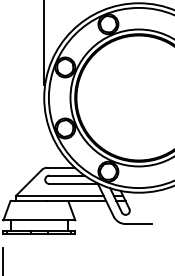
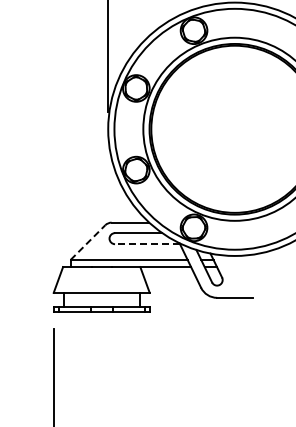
line: (28, 182) -> (87, 242), solid -> dashed
line: (73, 184) -> (147, 244), solid -> dashed

